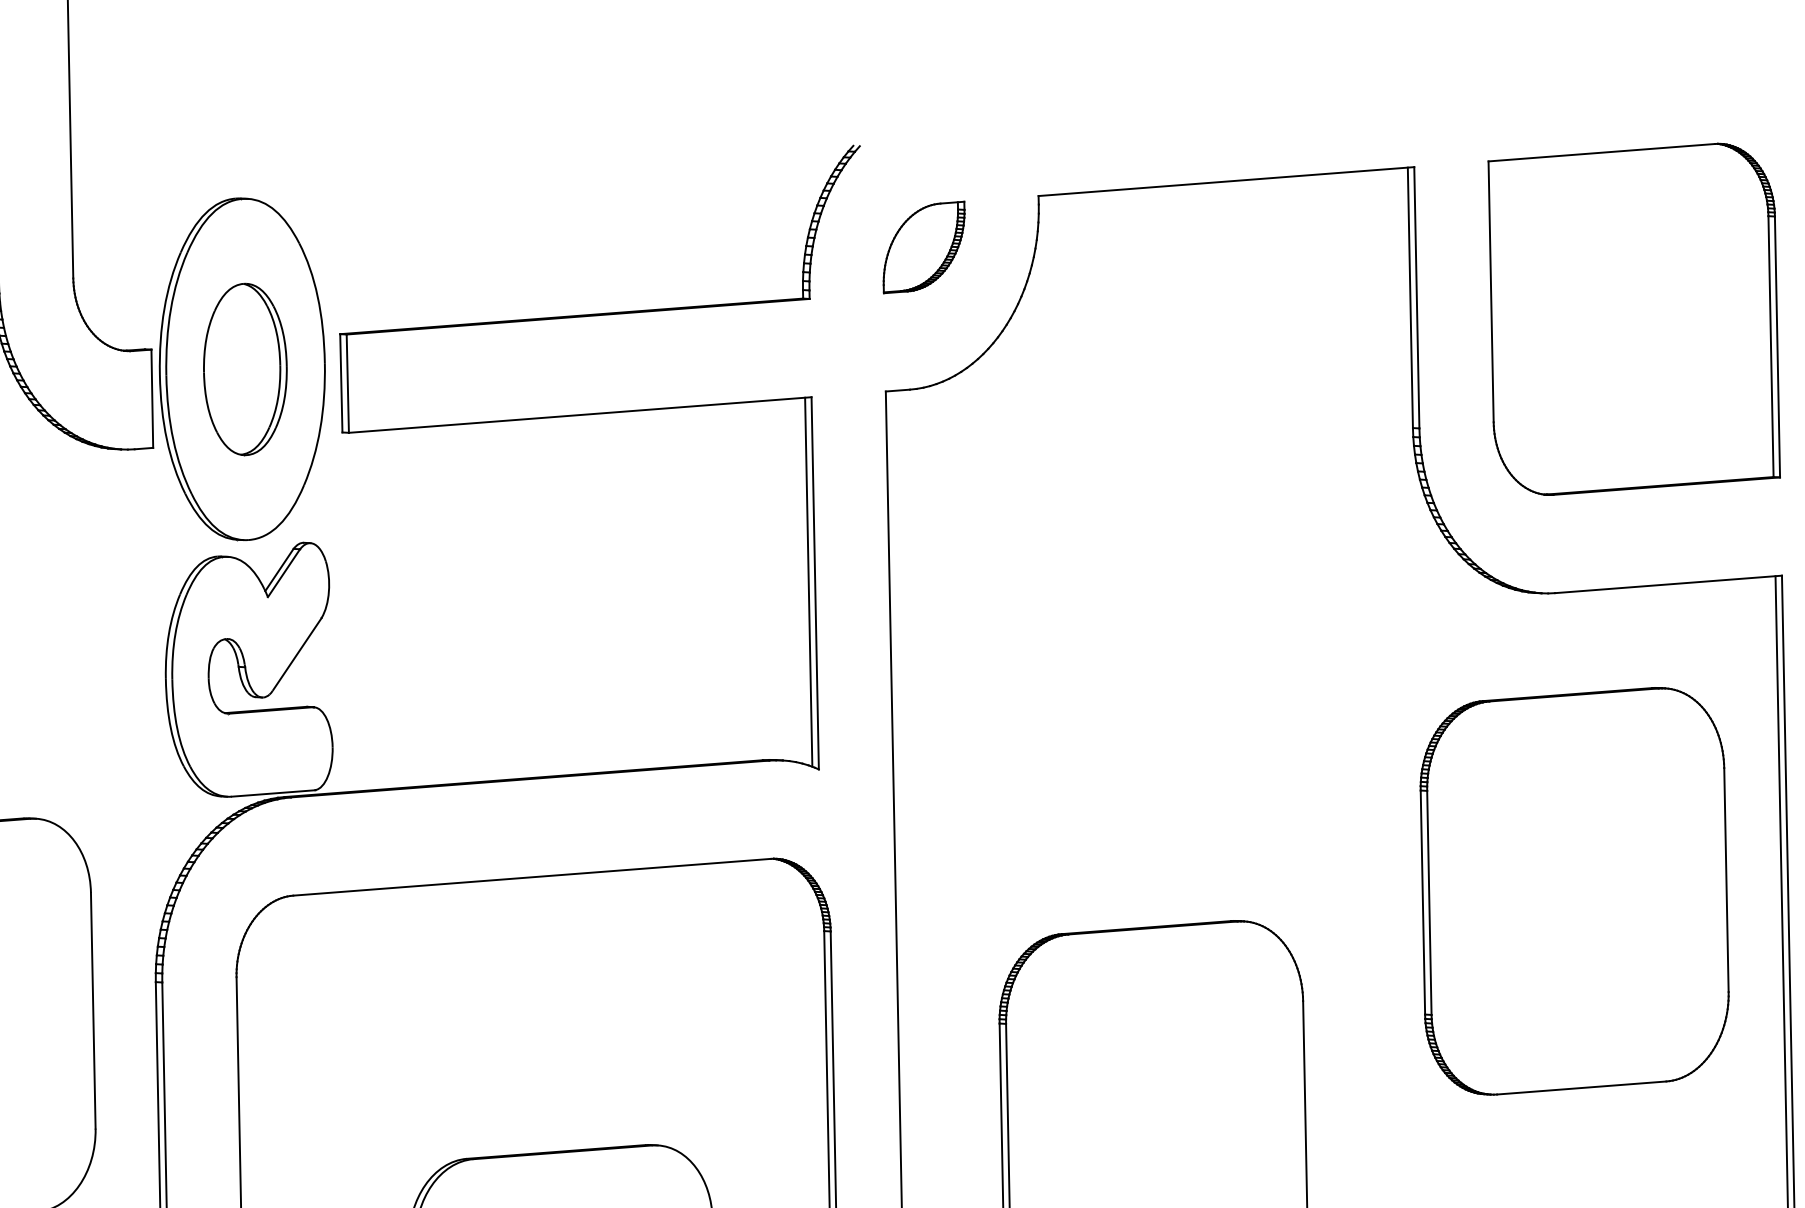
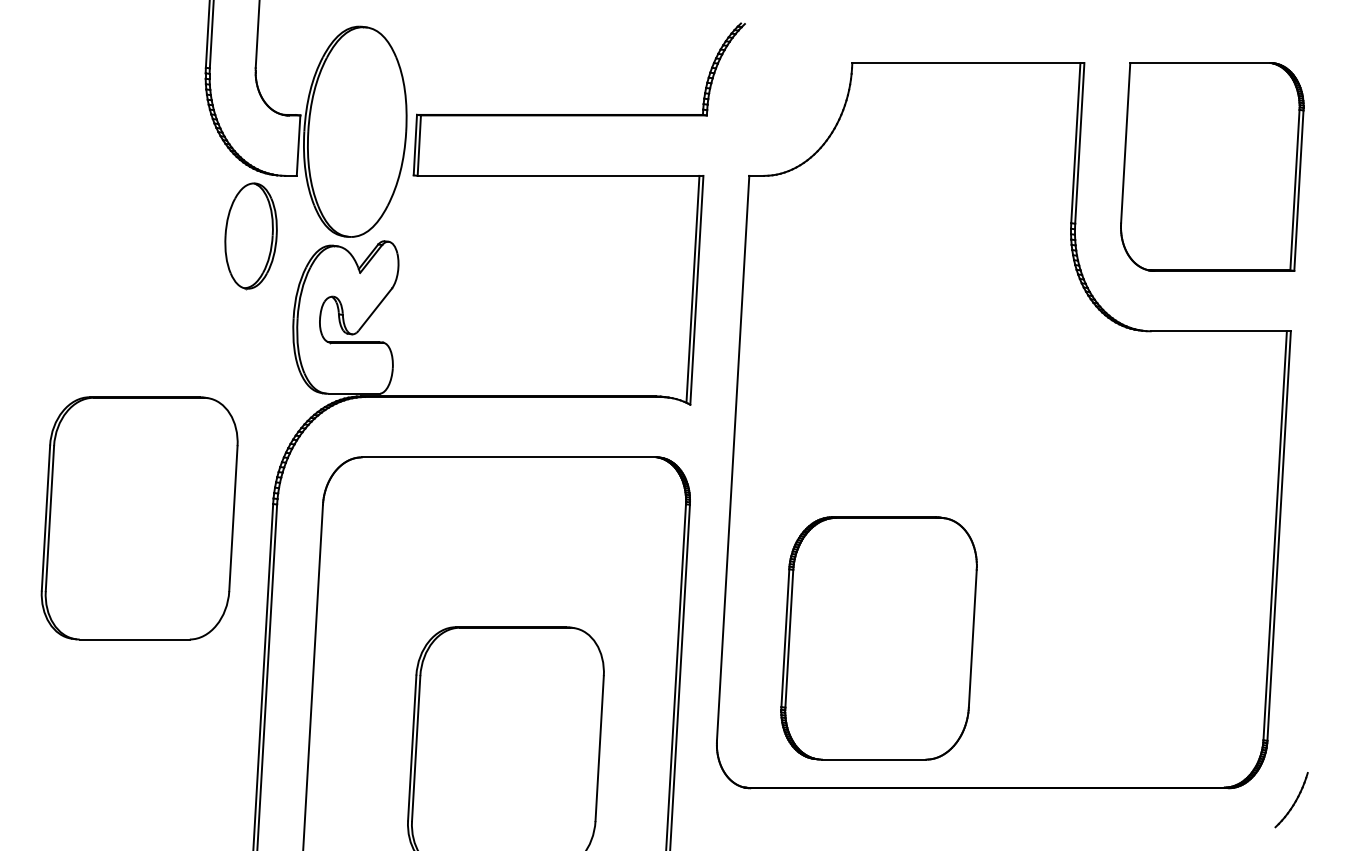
part: (923, 247) -> (779, 89), removed
part: (244, 370) -> (250, 236), moved
part: (1574, 891) -> (1148, 515), removed

